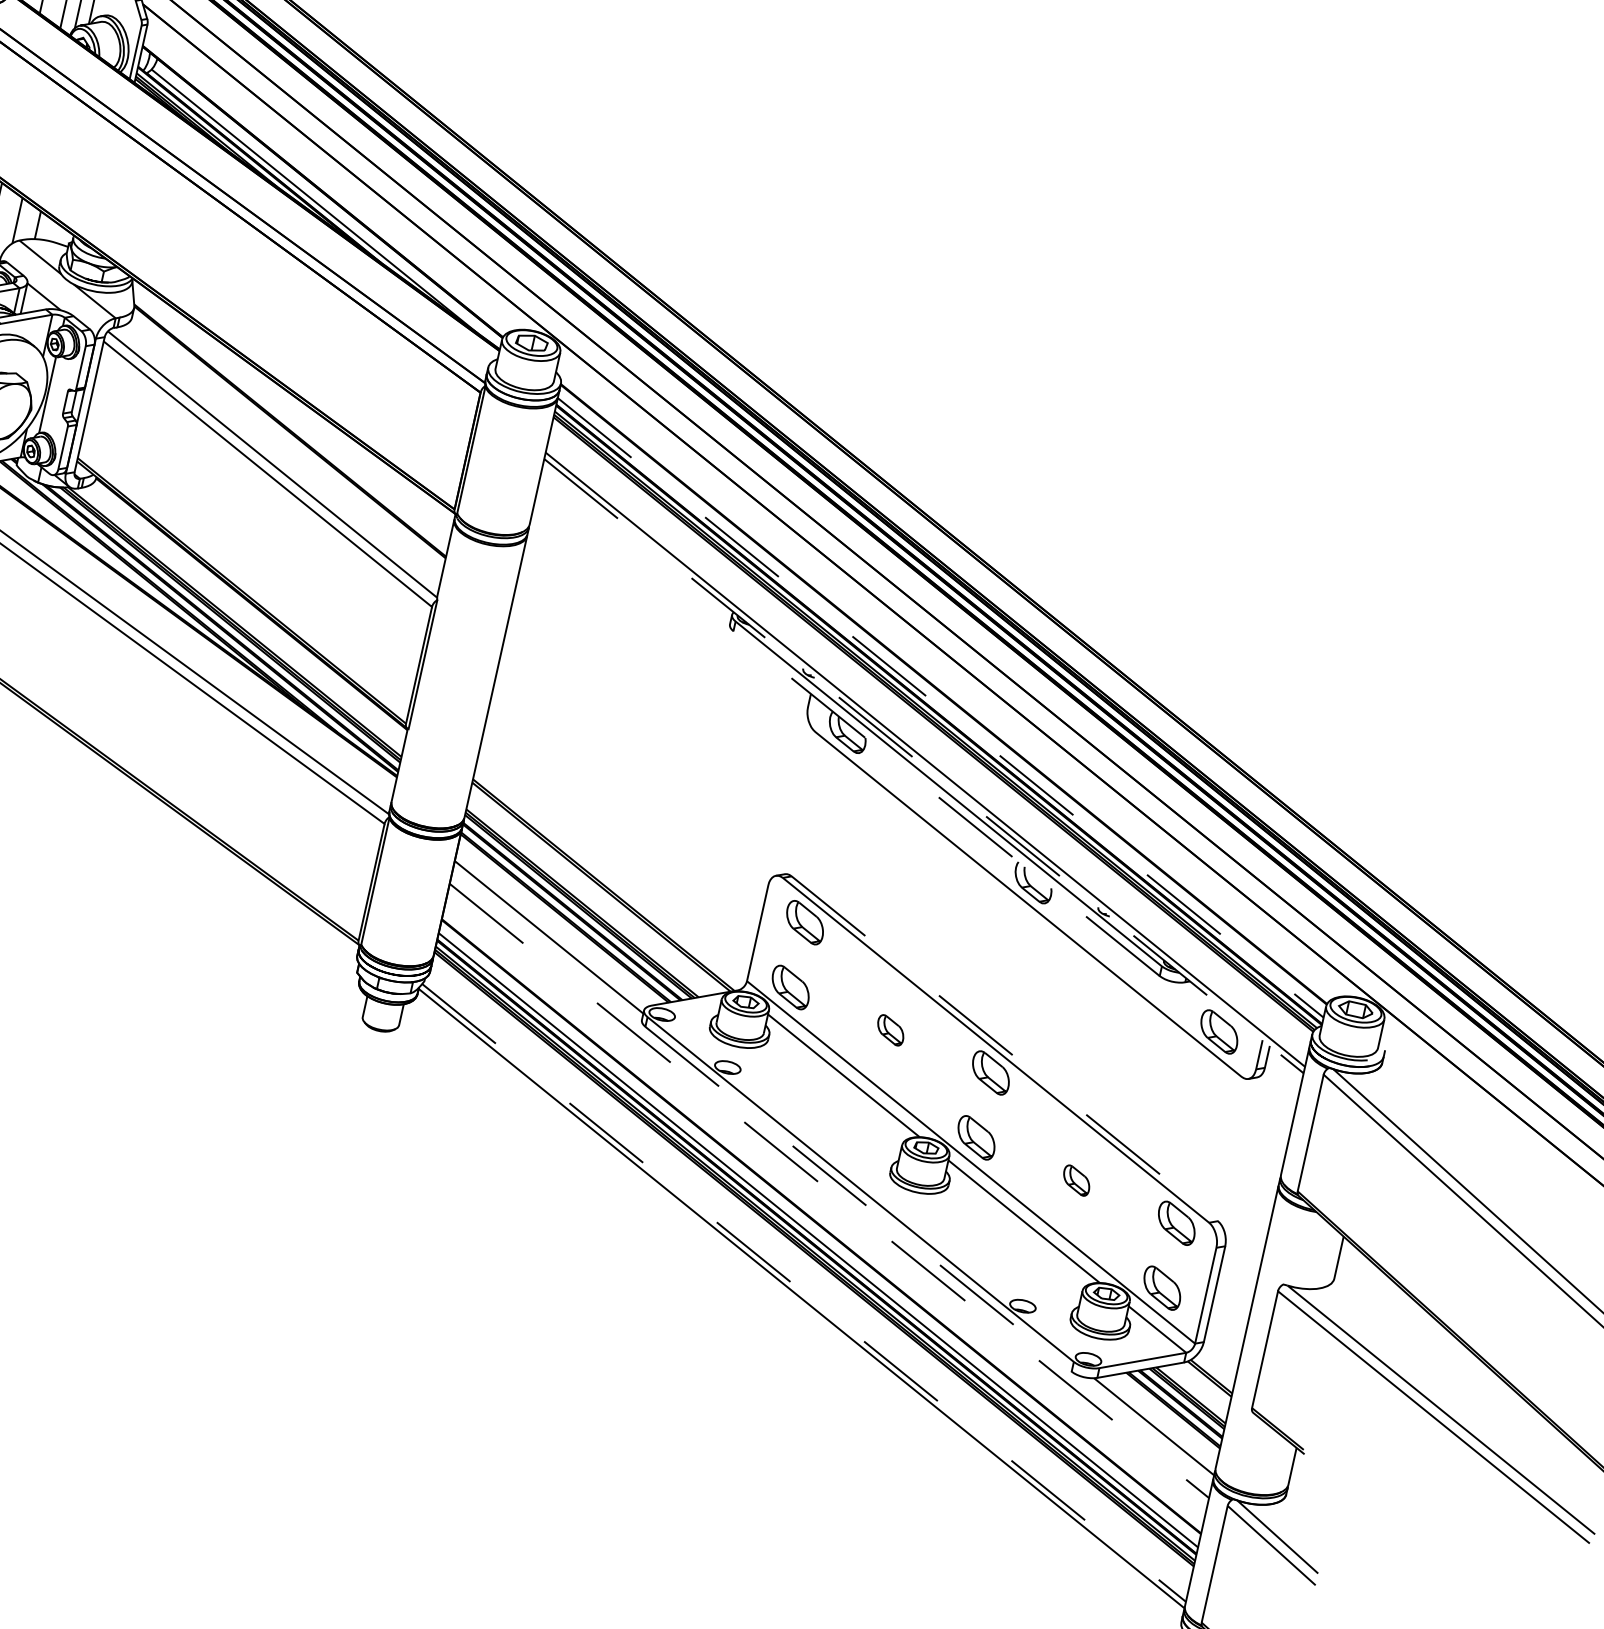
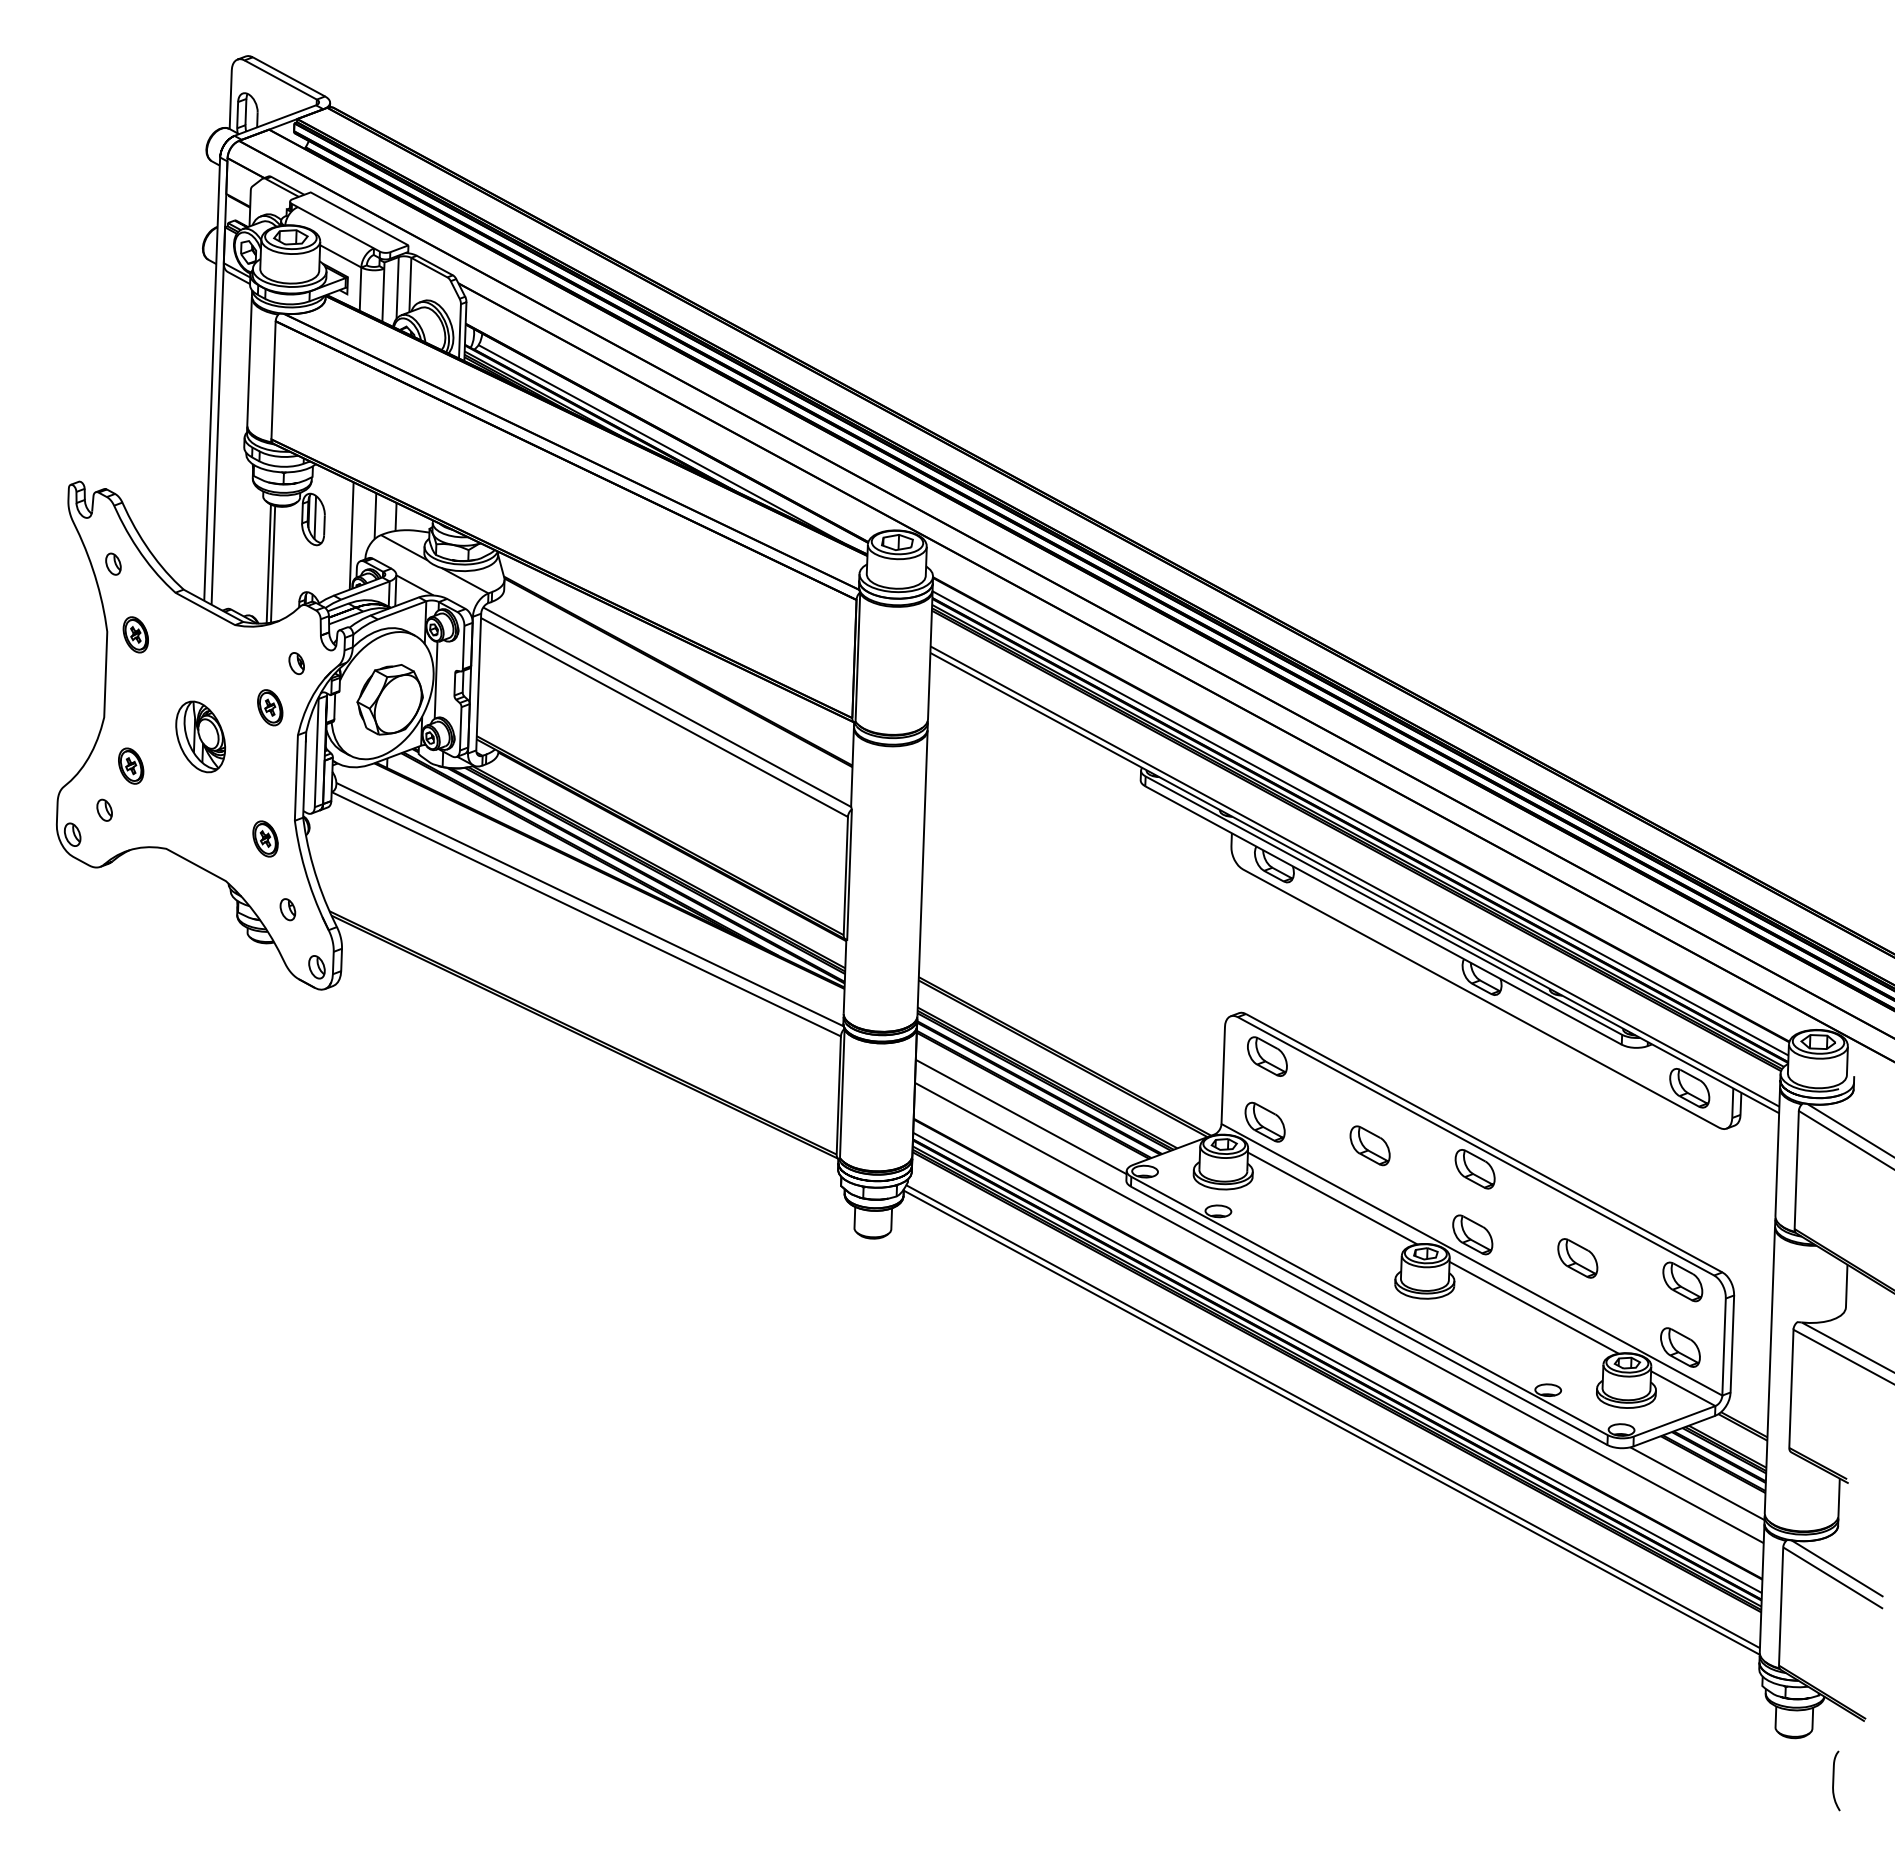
line: (940, 707) -> (1360, 823), dashed -> solid
line: (923, 766) -> (1354, 883), dashed -> solid
line: (946, 803) -> (1383, 915), dashed -> solid
part: (890, 1029) -> (1369, 1145), size x1.43
line: (1005, 1049) -> (1484, 1143), dashed -> solid
part: (1076, 1180) -> (1577, 1258), size x1.43
line: (829, 1191) -> (1339, 1313), dashed -> solid
line: (858, 1199) -> (1369, 1316), dashed -> solid
line: (804, 1292) -> (1333, 1416), dashed -> solid

